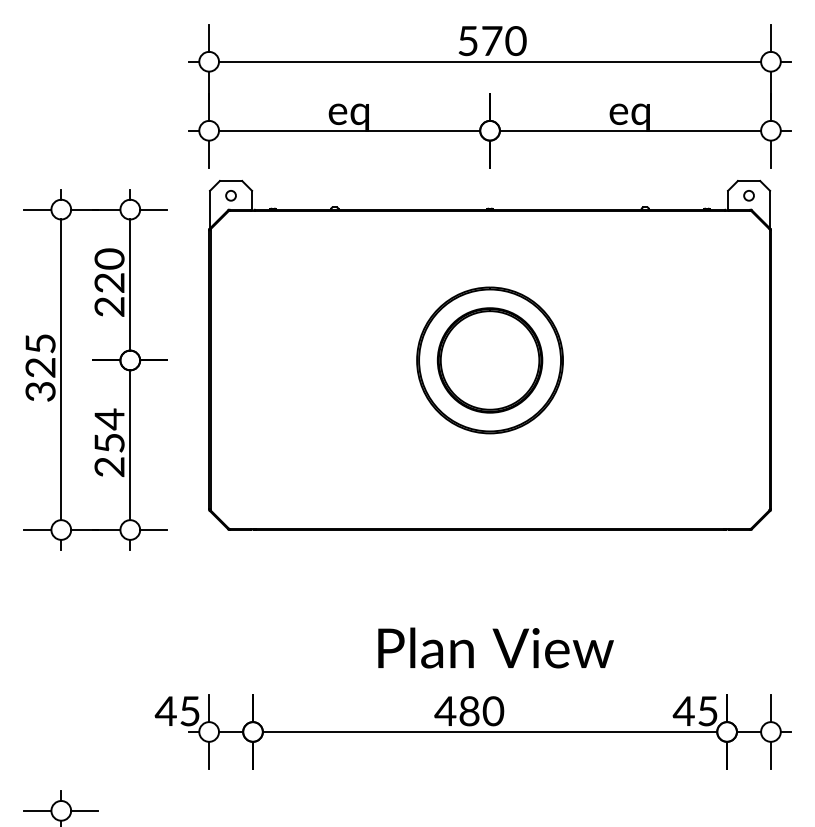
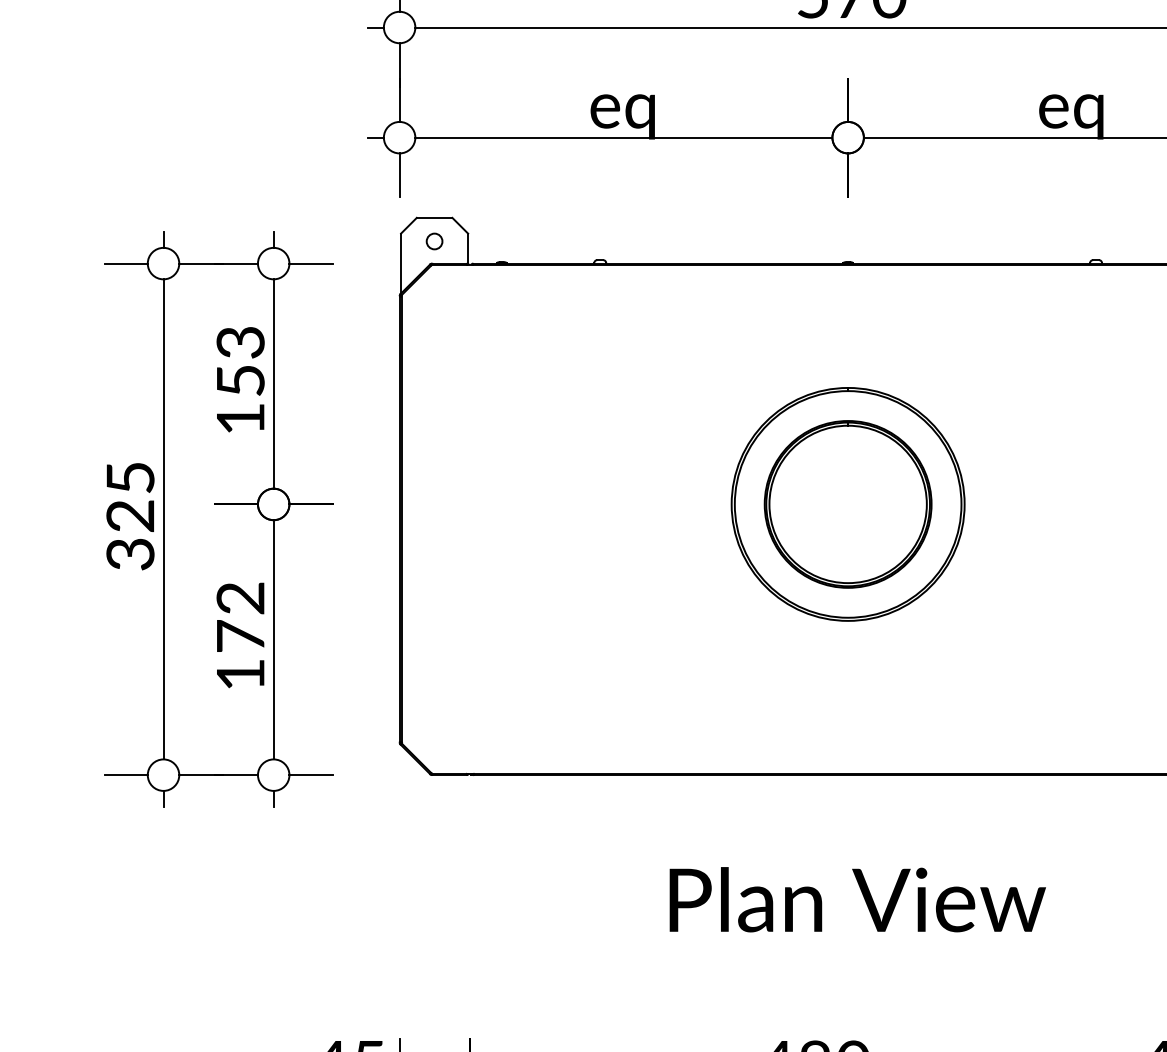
text: (109, 282) -> (240, 379), 220 -> 153
text: (109, 442) -> (240, 635), 254 -> 172
text: (495, 647) -> (856, 898), moved

